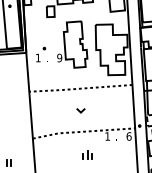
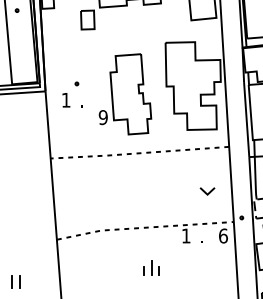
part: (72, 44) -> (125, 94), moved
line: (80, 110) -> (206, 191), moved

